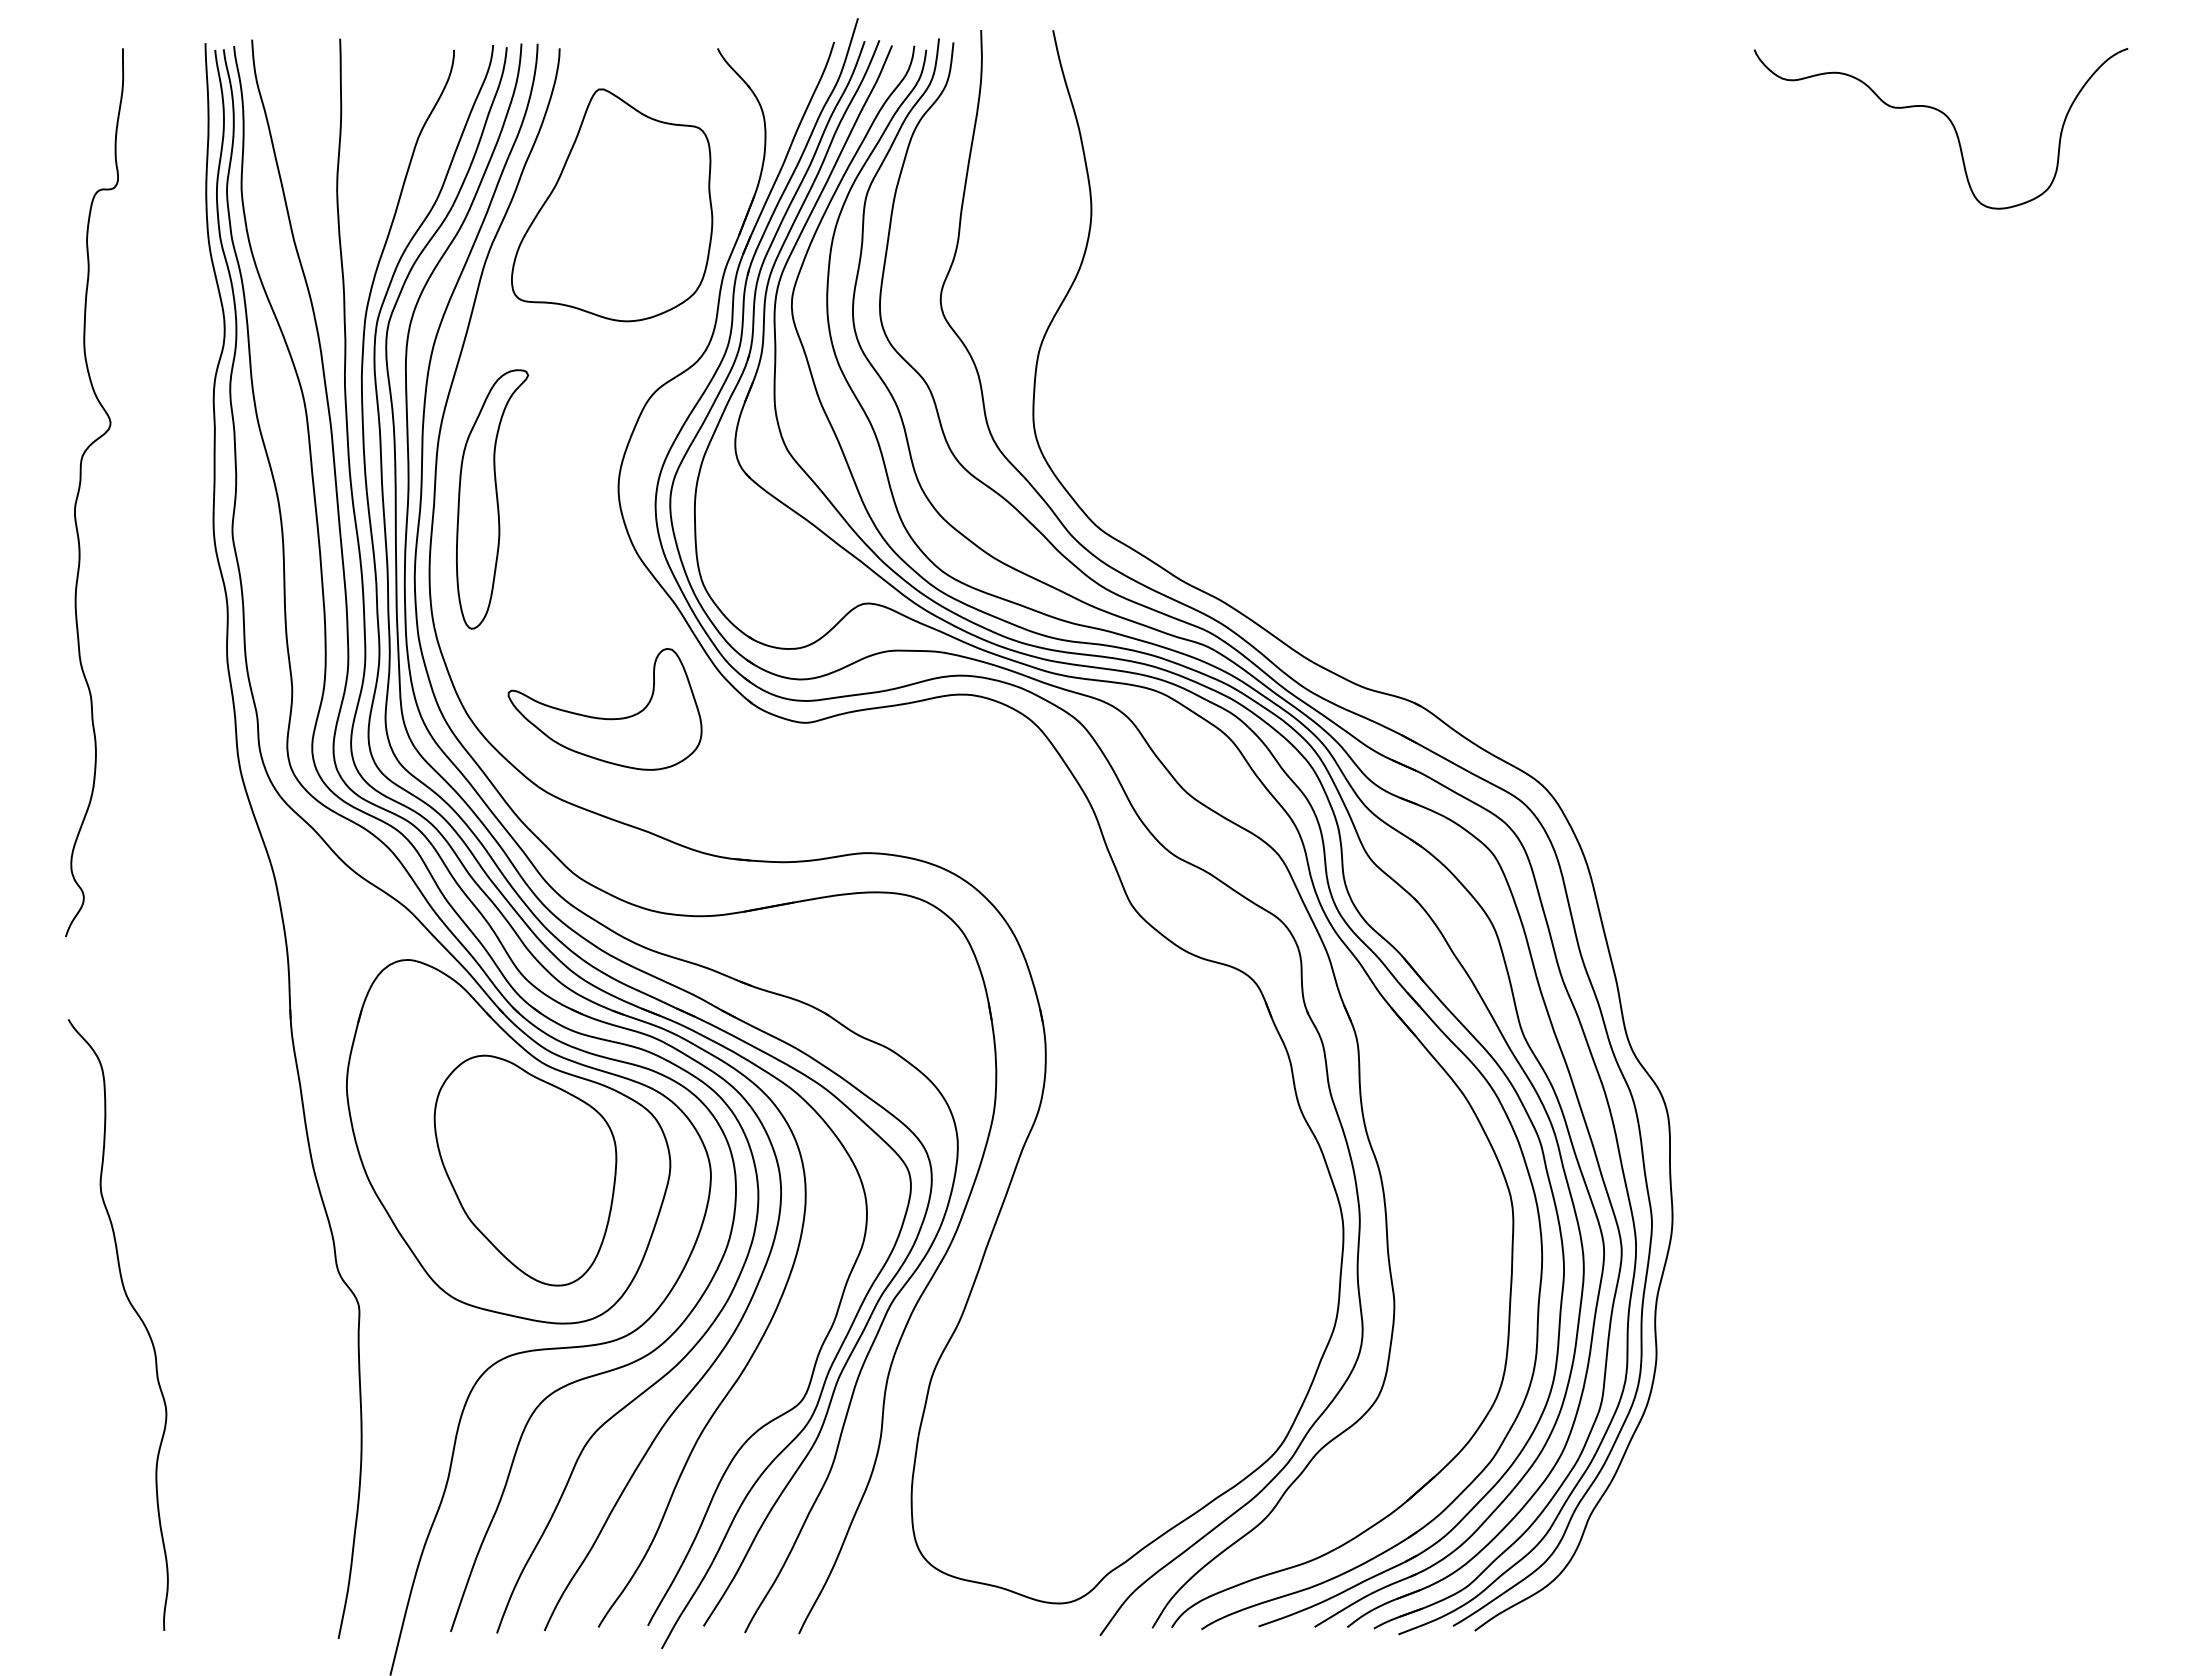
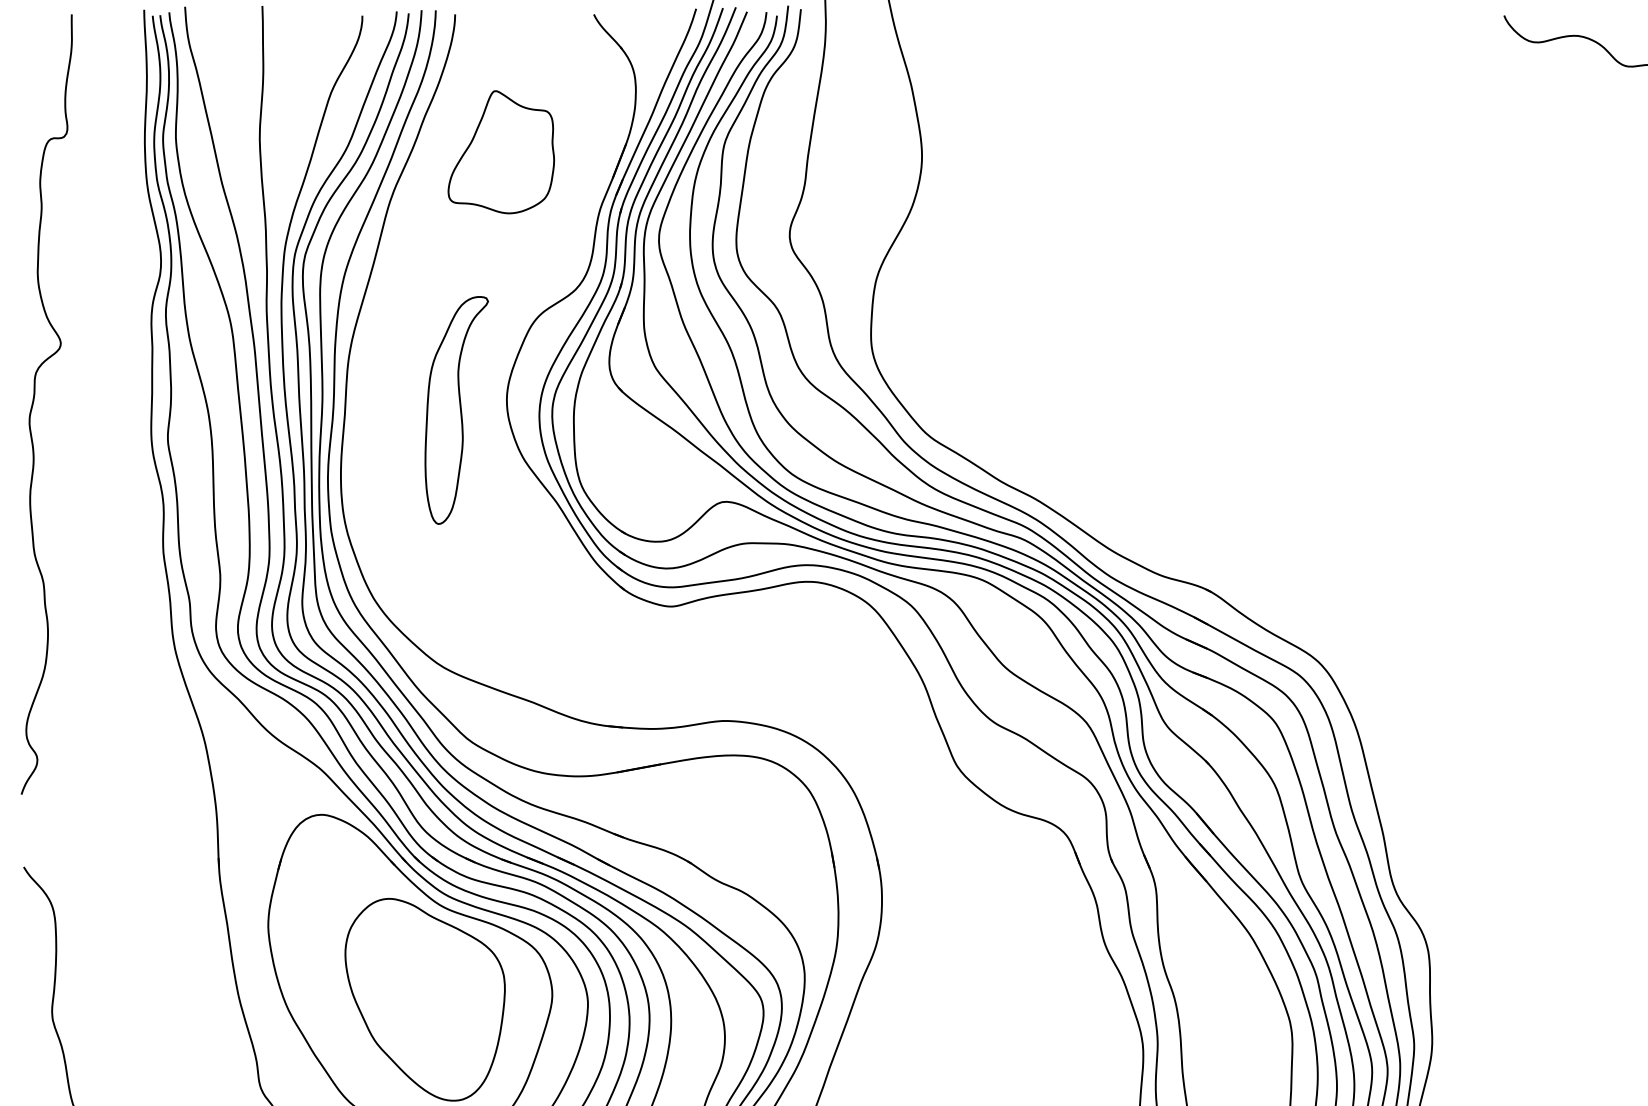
part: (612, 205) -> (501, 152), size x0.6
part: (492, 499) -> (456, 410), moved
part: (603, 717) -> (493, 601), removed

